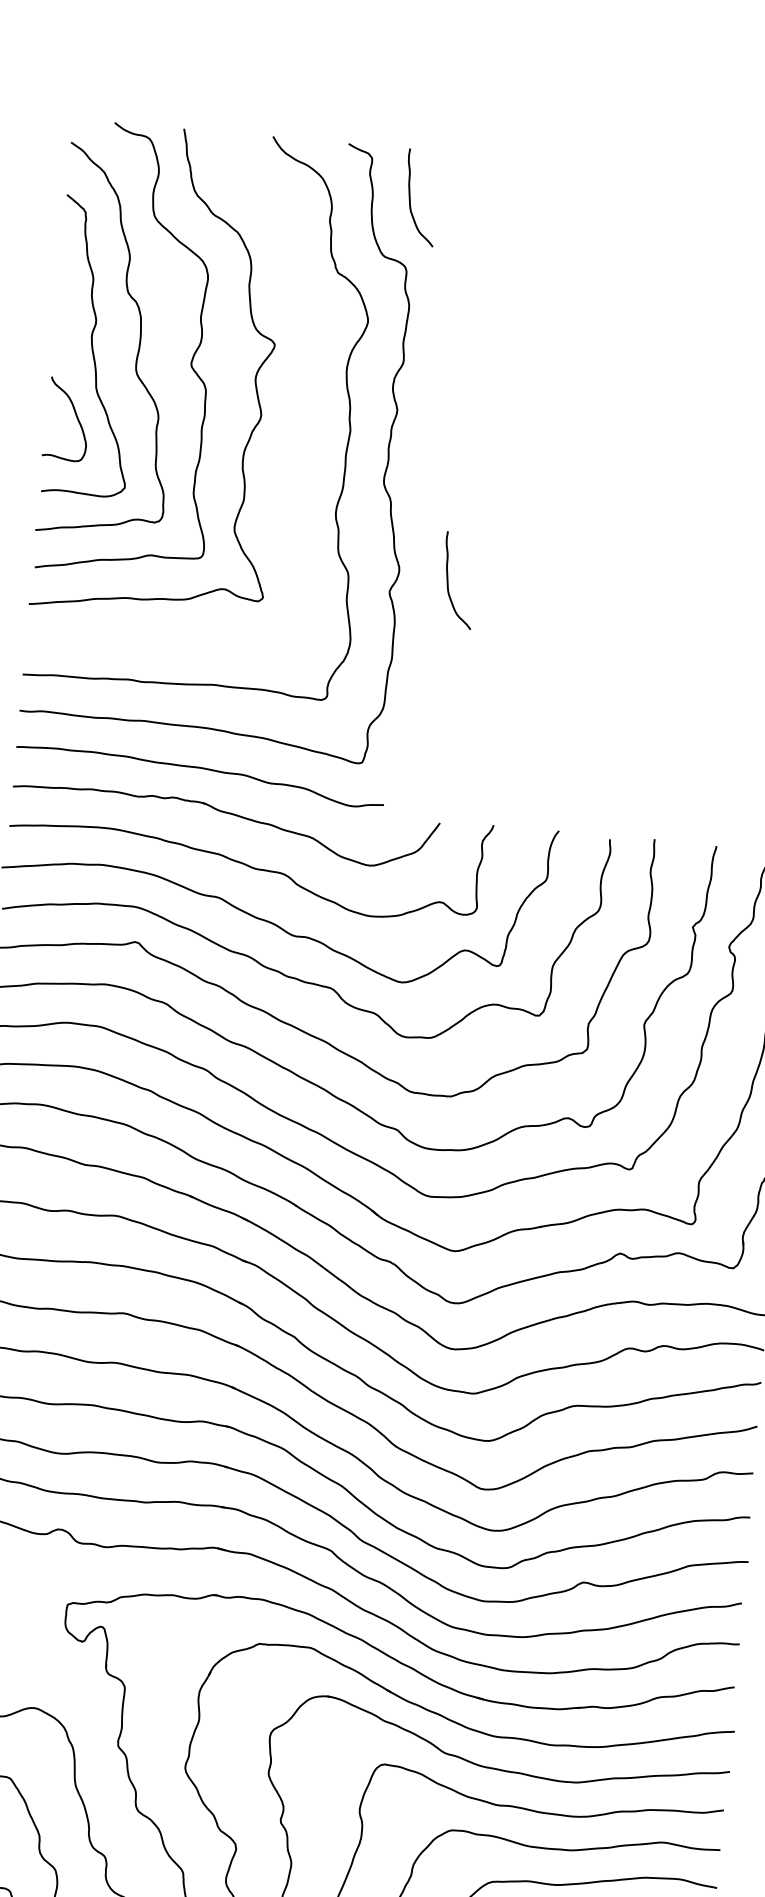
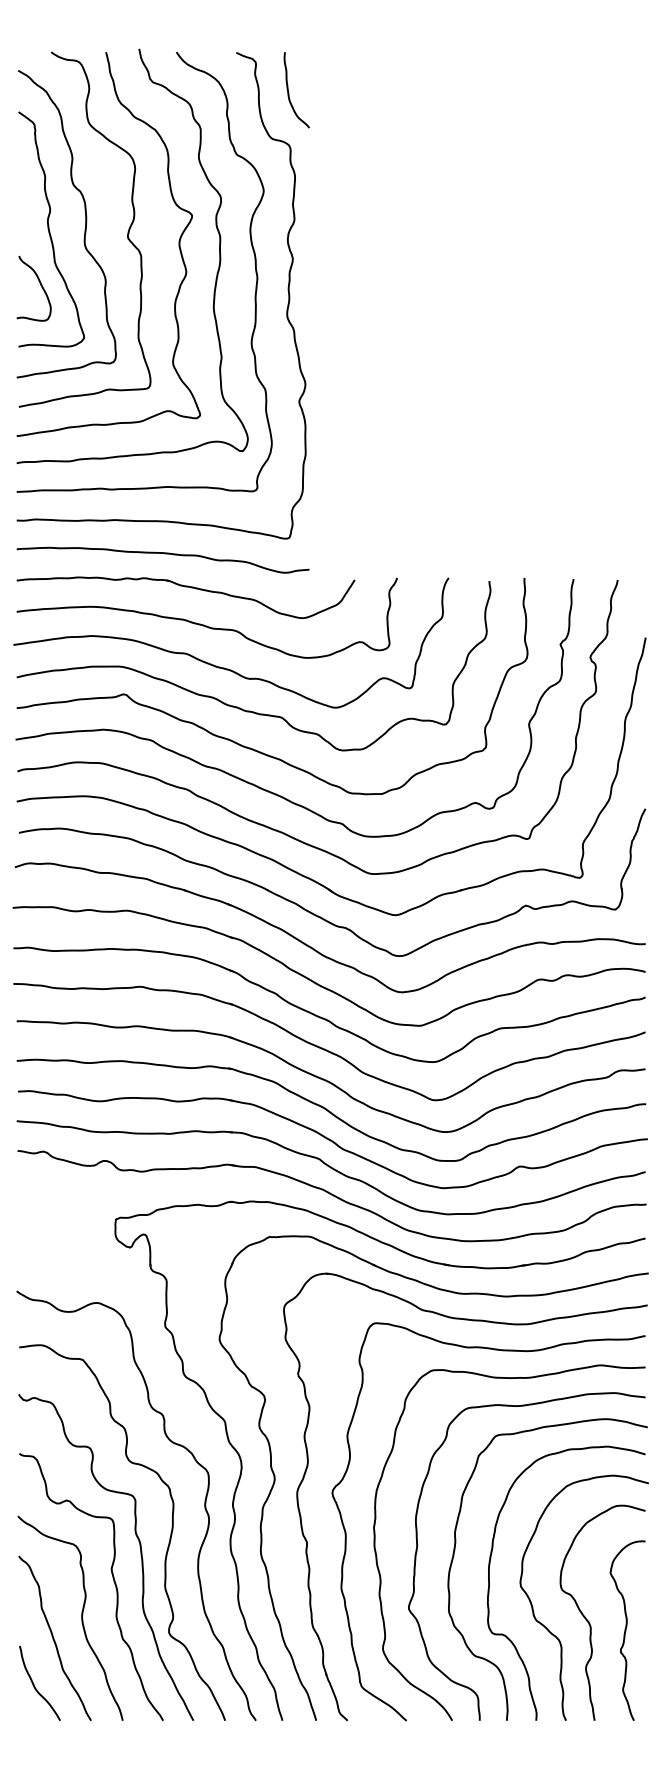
curve: (299, 420) -> (216, 273), added
curve: (449, 582) -> (345, 390), removed

